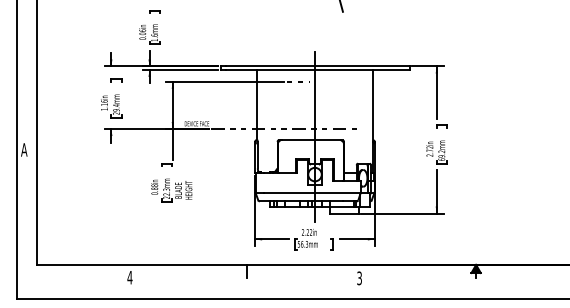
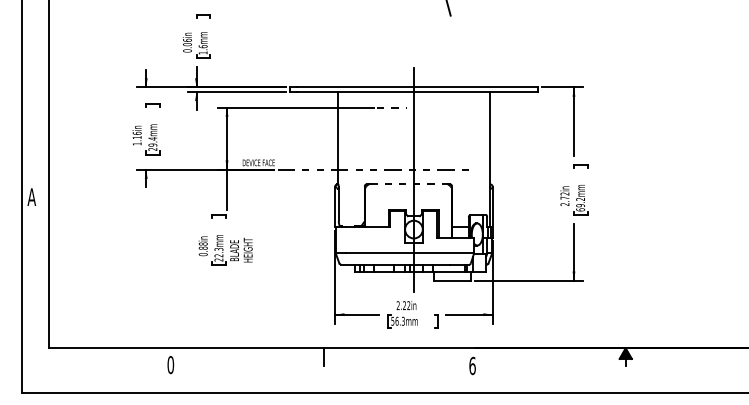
line: (311, 140) -> (409, 184), solid -> dashed
text: (129, 278) -> (170, 365), 4 -> 0
text: (359, 278) -> (472, 365), 3 -> 6

